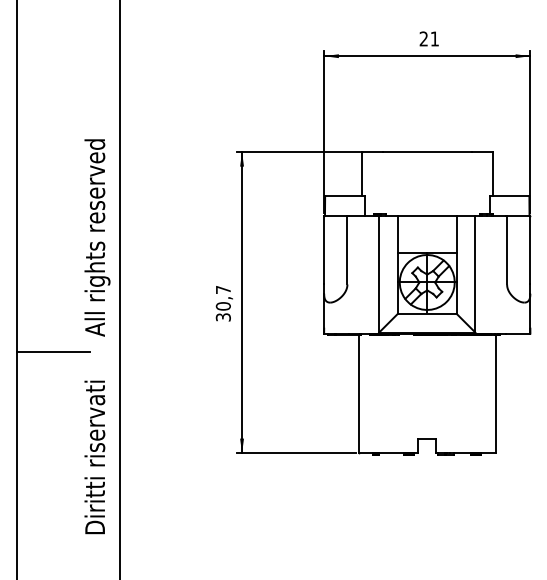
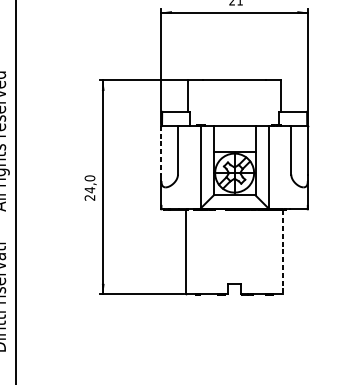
line: (324, 250) -> (161, 150), solid -> dashed
text: (222, 303) -> (89, 188), 30,7 -> 24,0
line: (495, 394) -> (283, 252), solid -> dashed

